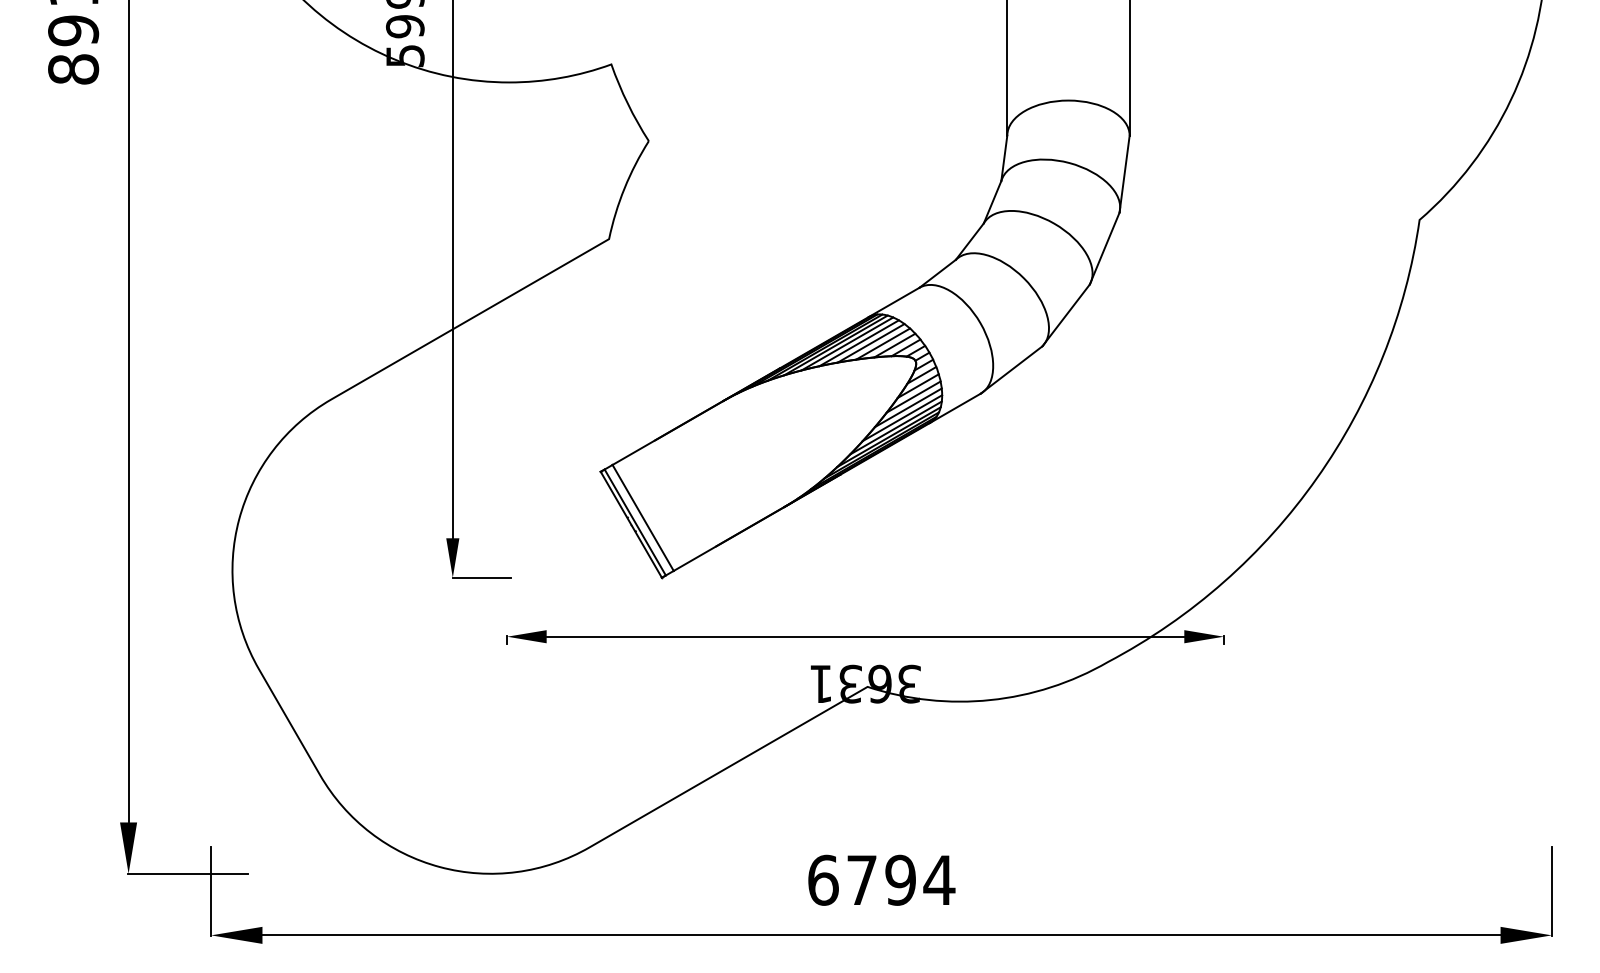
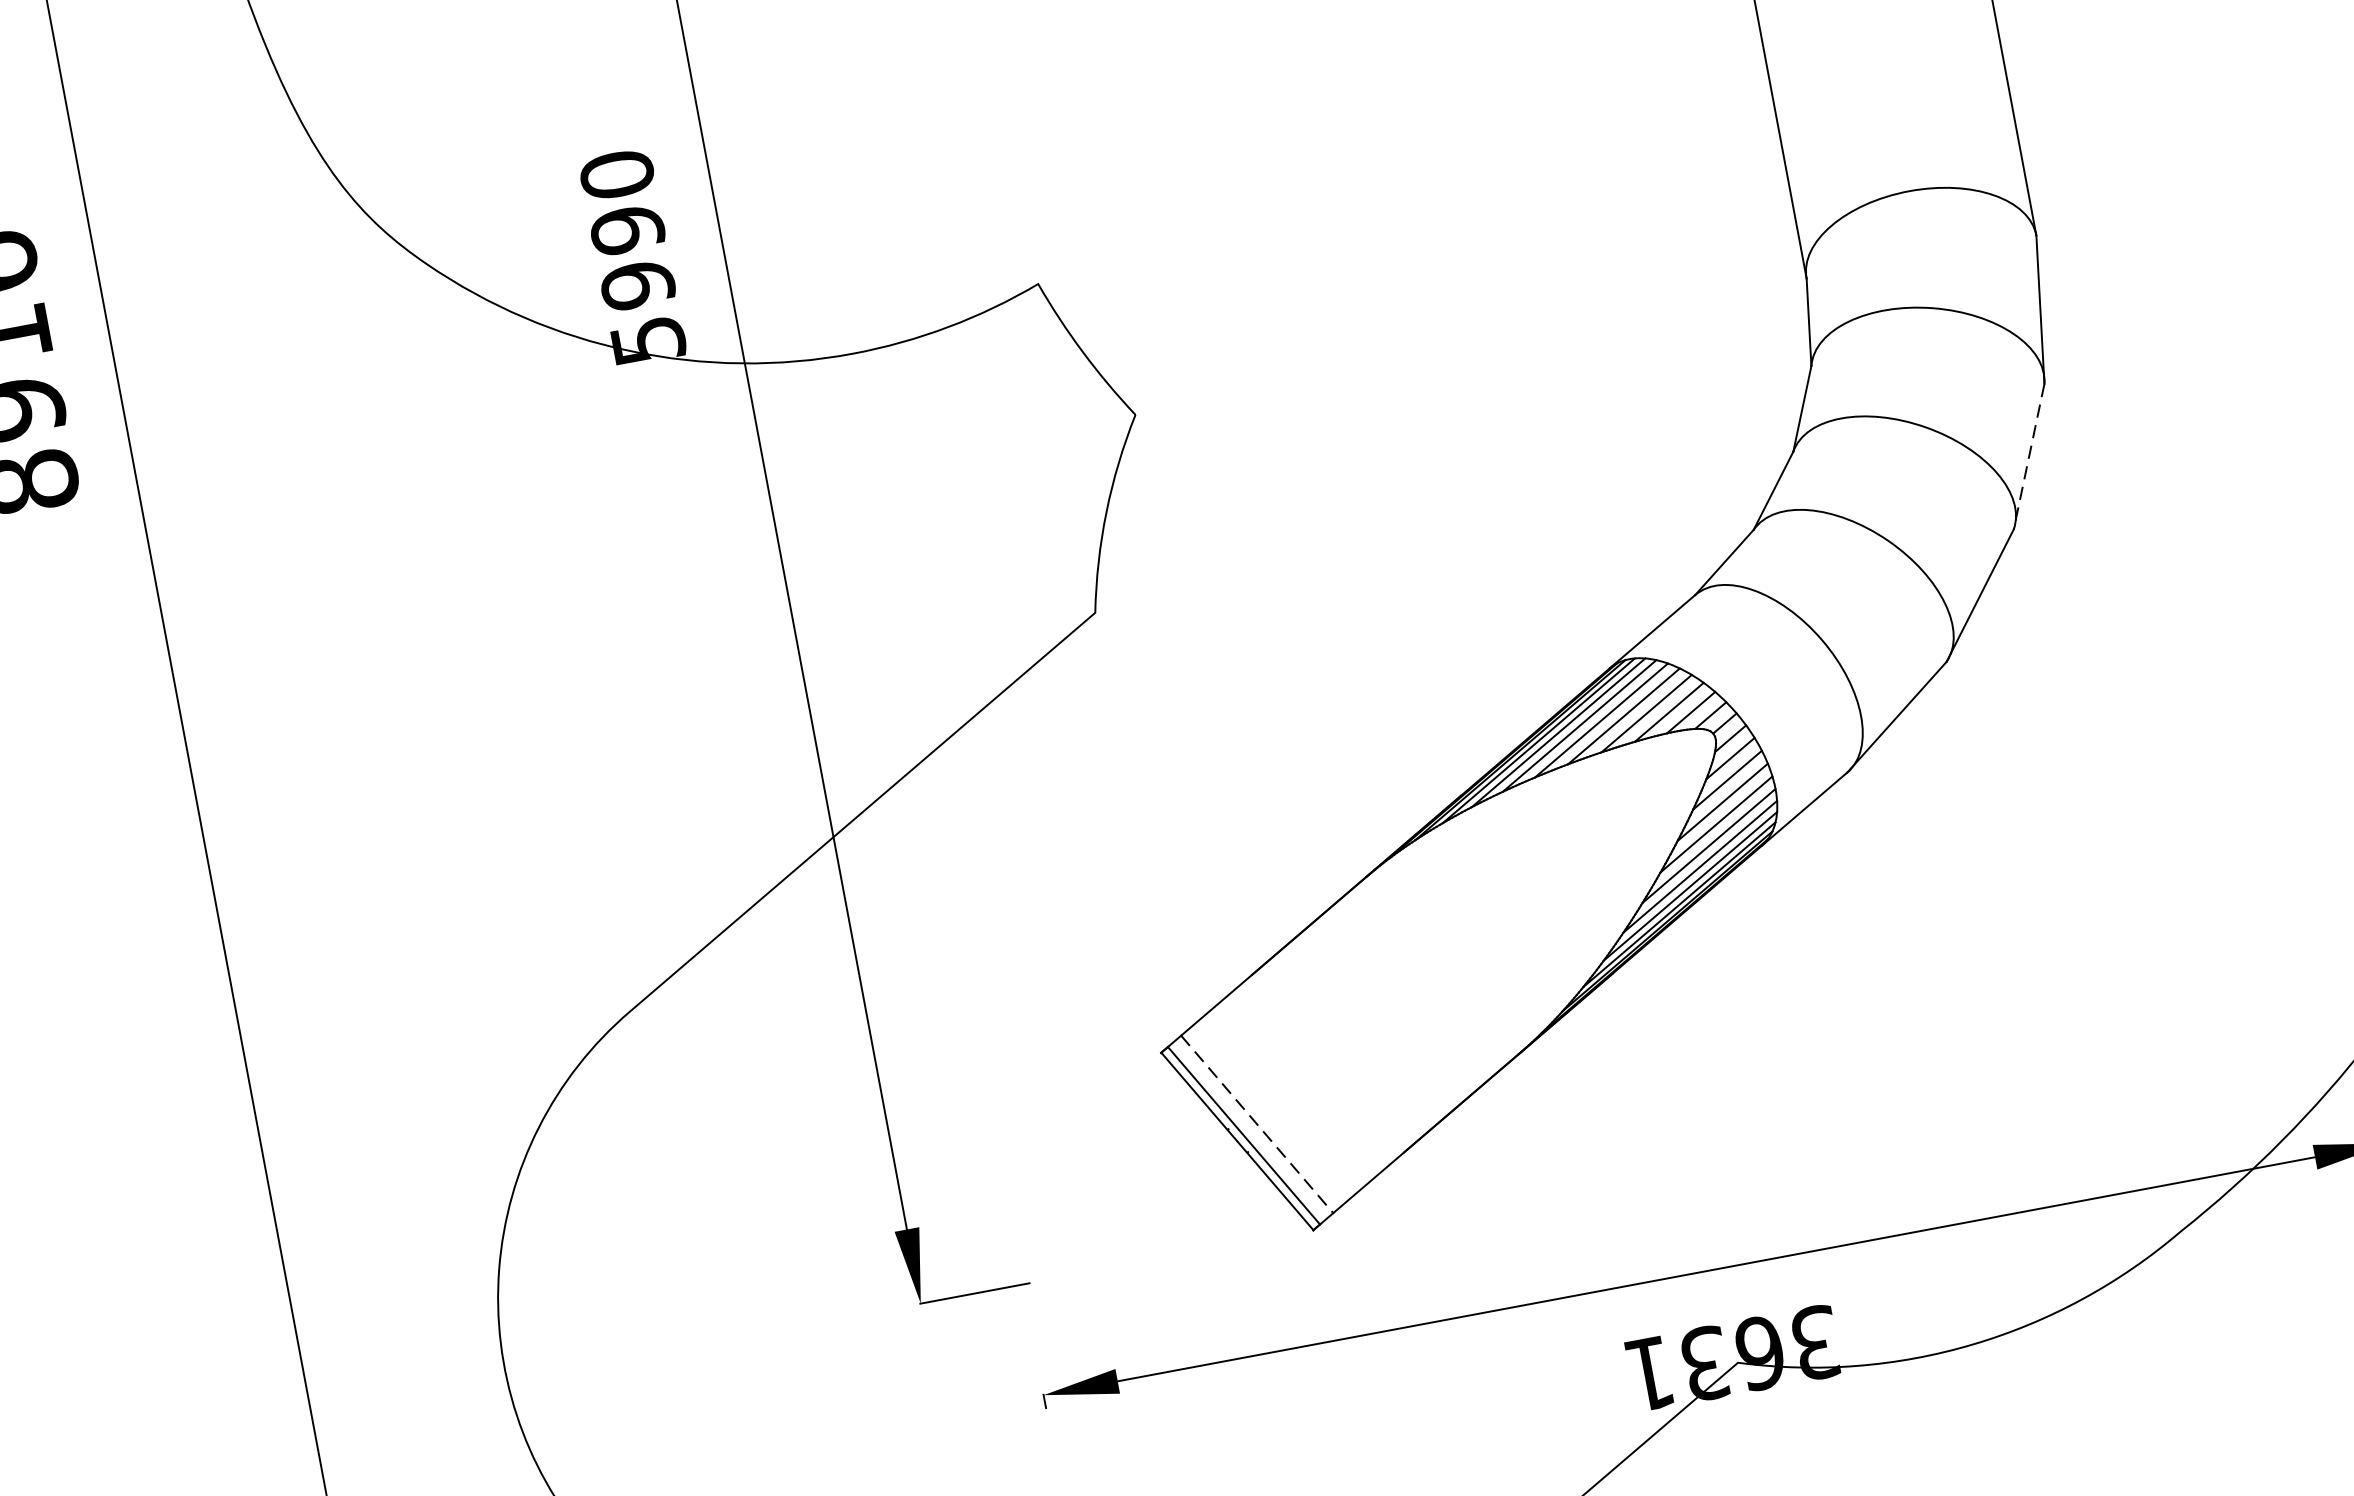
line: (1104, 248) -> (2028, 456), solid -> dashed
line: (643, 518) -> (1258, 1125), solid -> dashed

